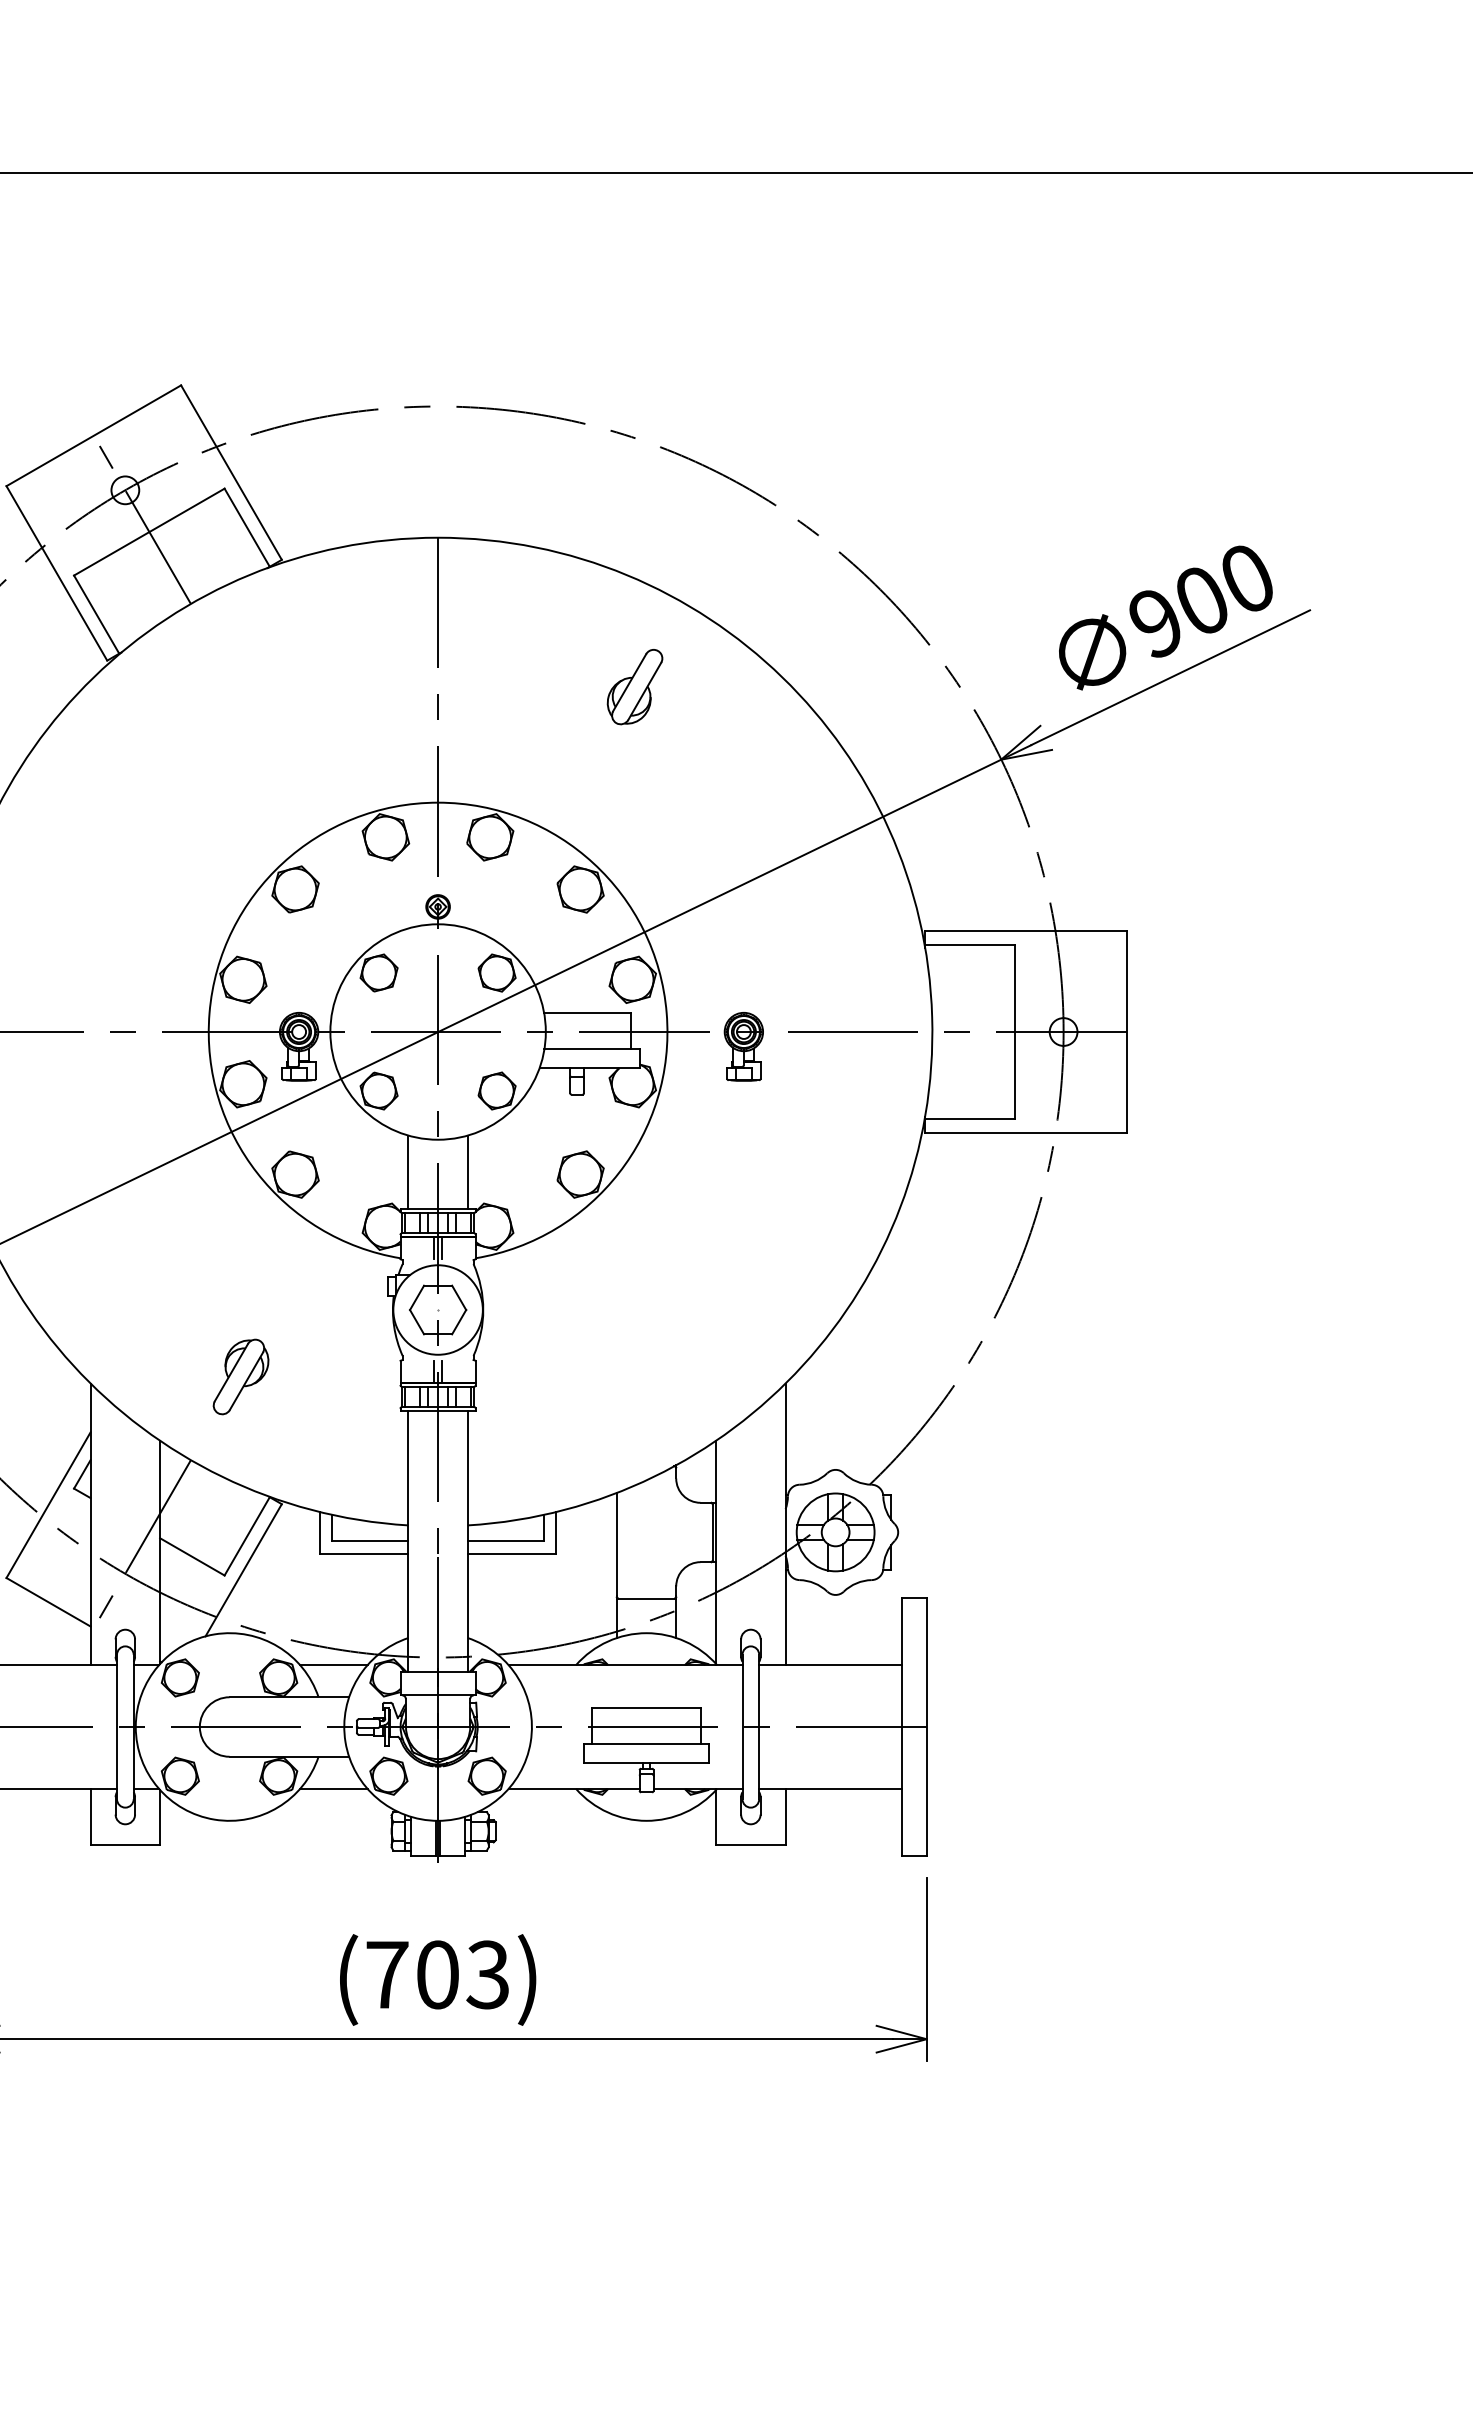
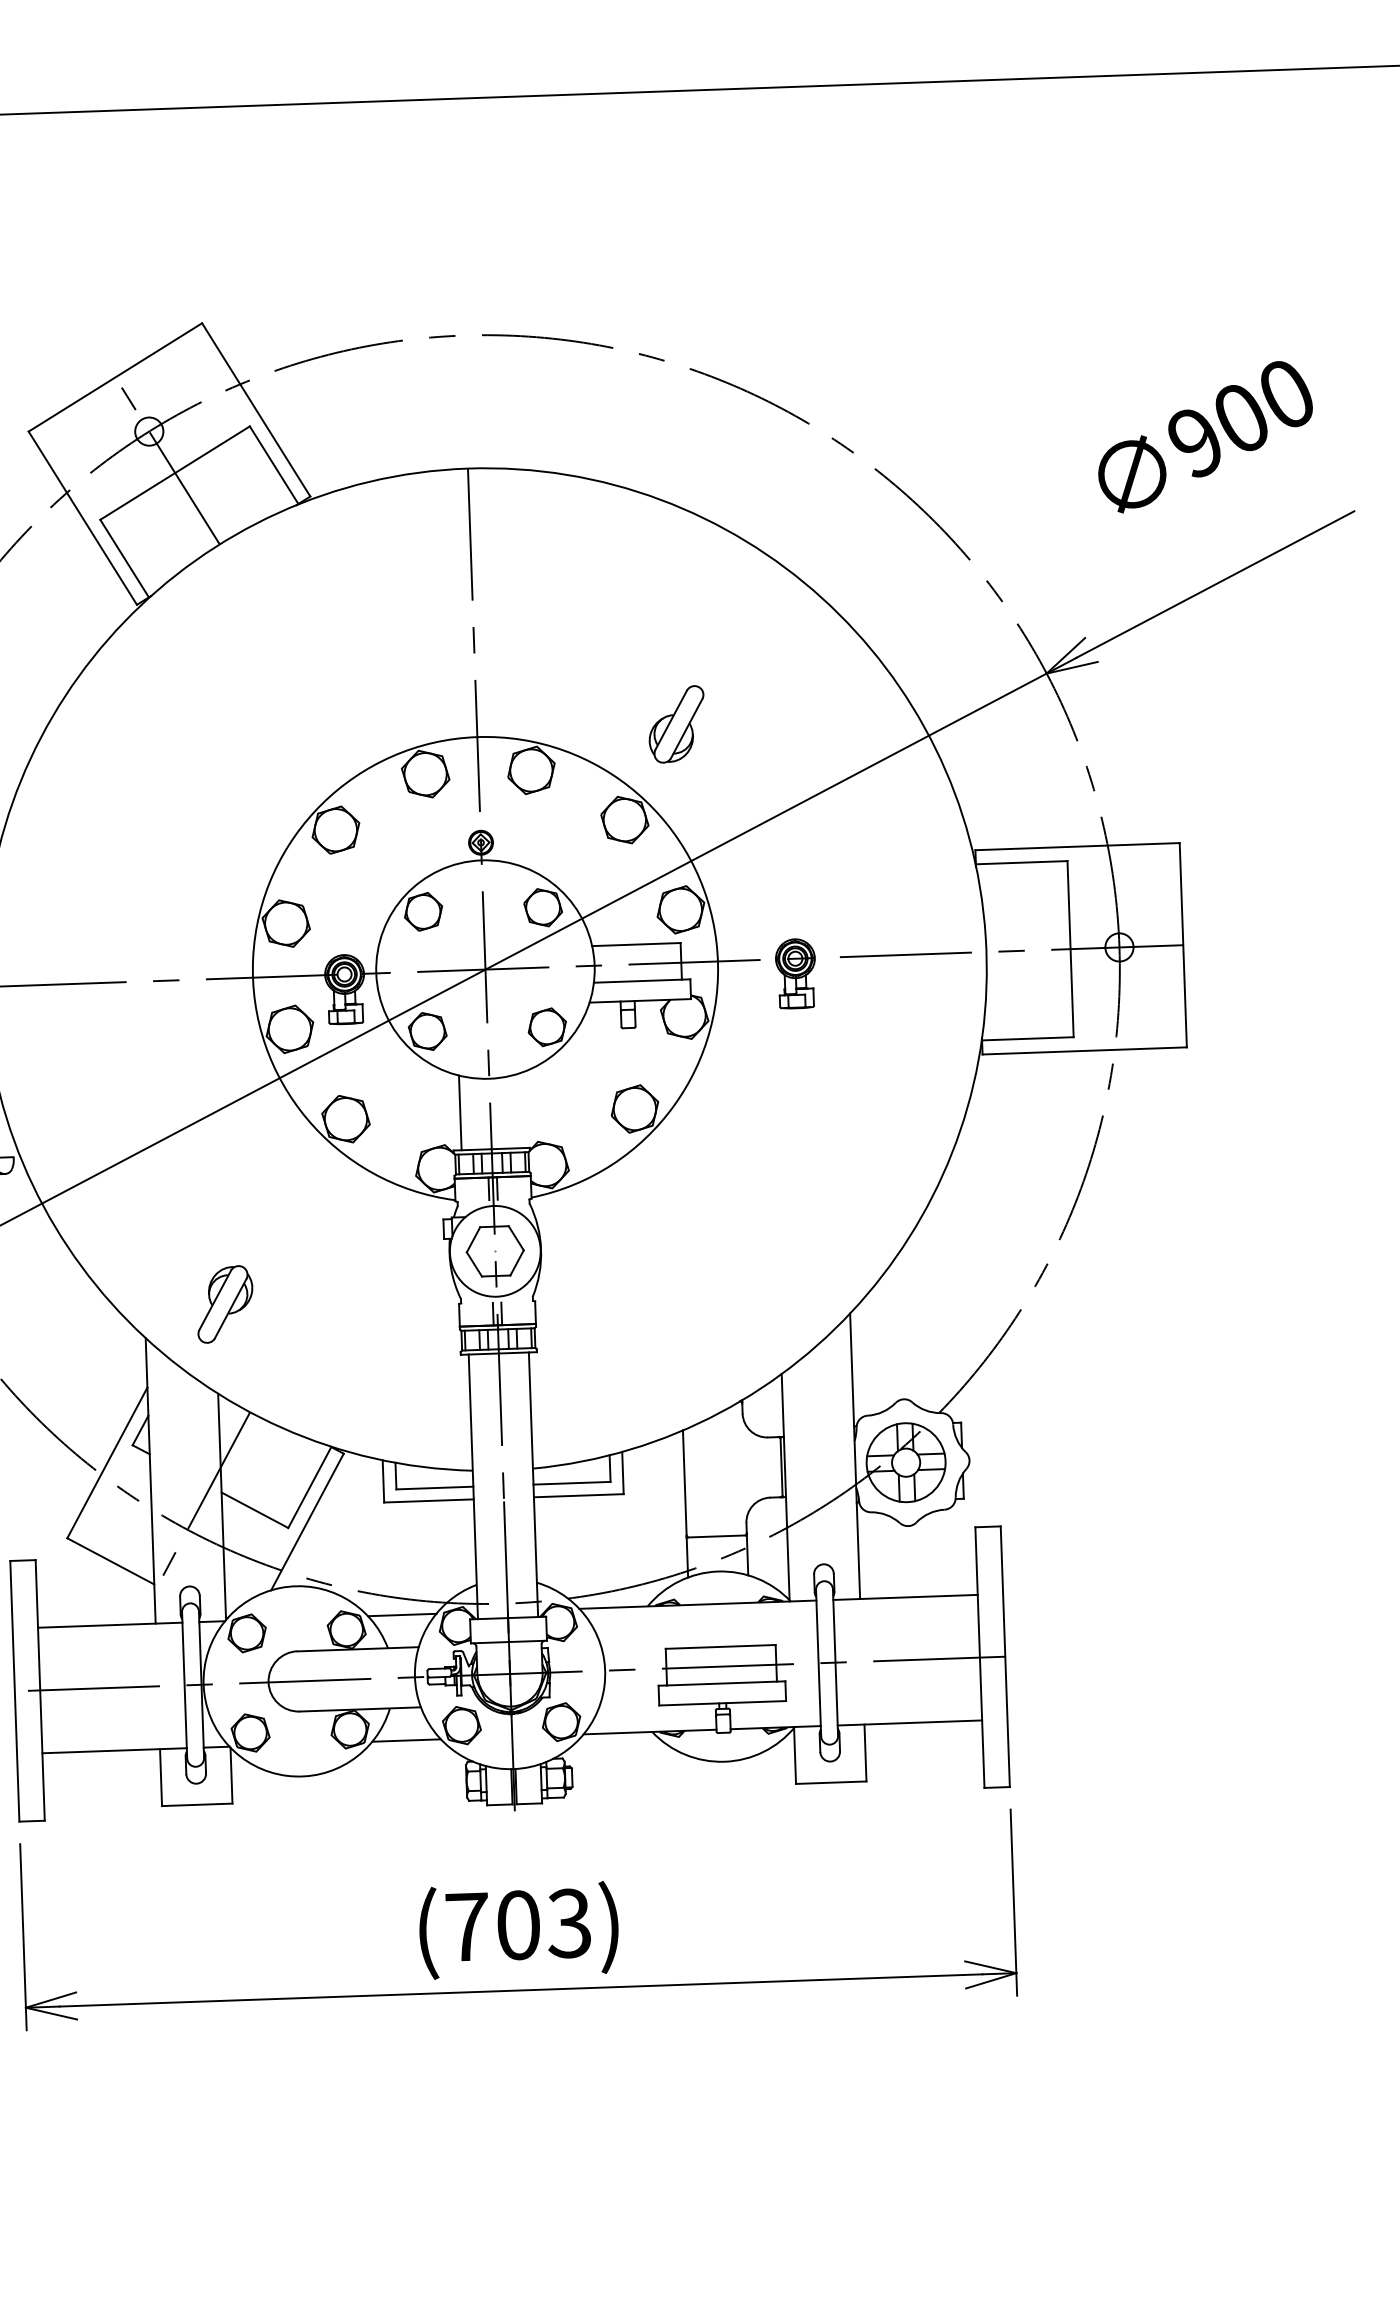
text: (1165, 617) -> (1205, 436), moved
part: (634, 687) -> (676, 724), moved
line: (467, 1172) -> (520, 1110), removed
part: (240, 1376) -> (224, 1303), moved

